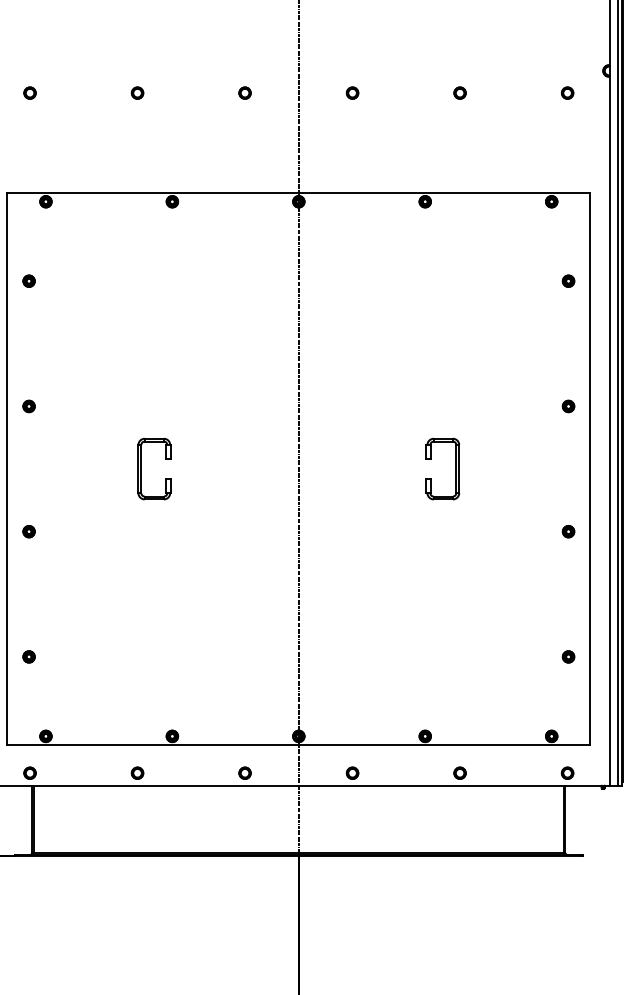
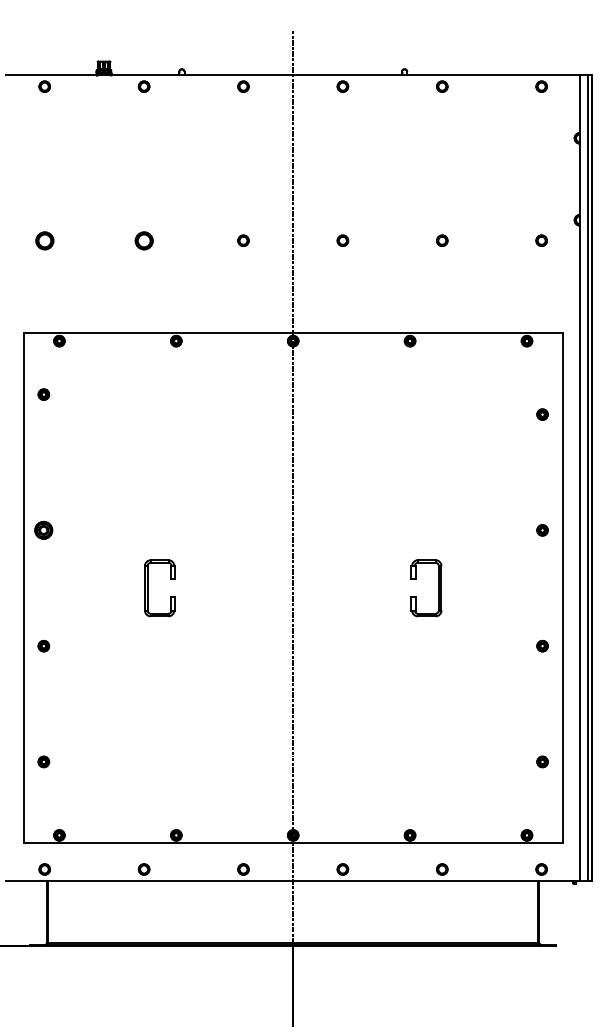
part: (29, 92) -> (44, 240), size x1.6
part: (136, 92) -> (143, 240), size x1.6
part: (28, 281) -> (43, 394), moved
part: (28, 406) -> (43, 530), size x1.6

